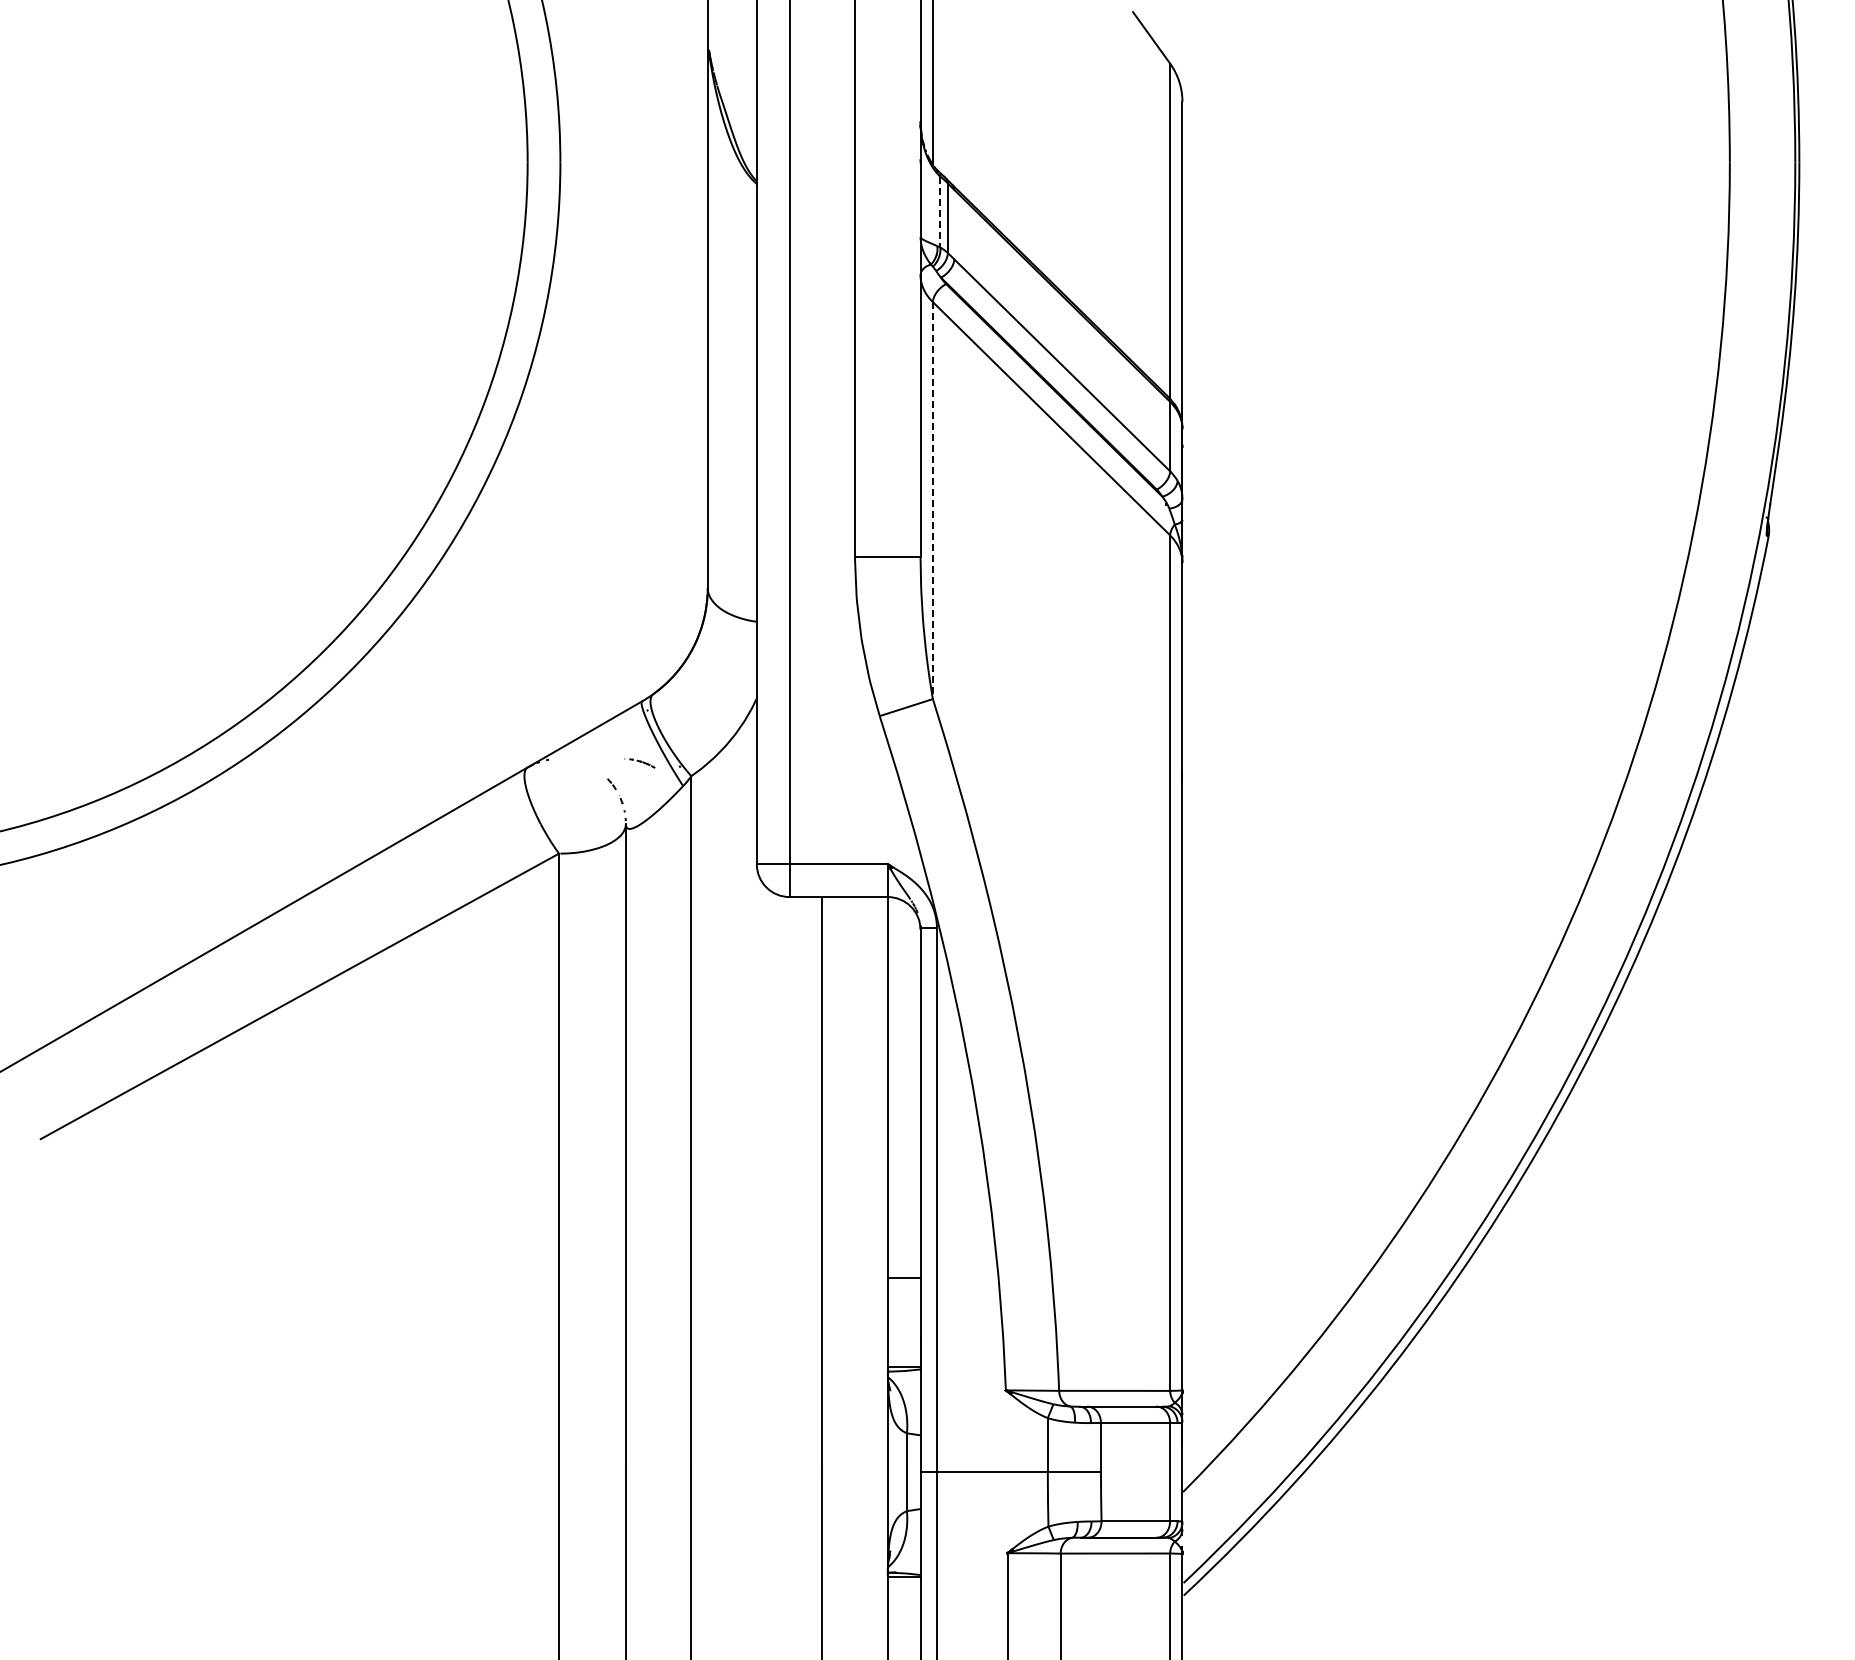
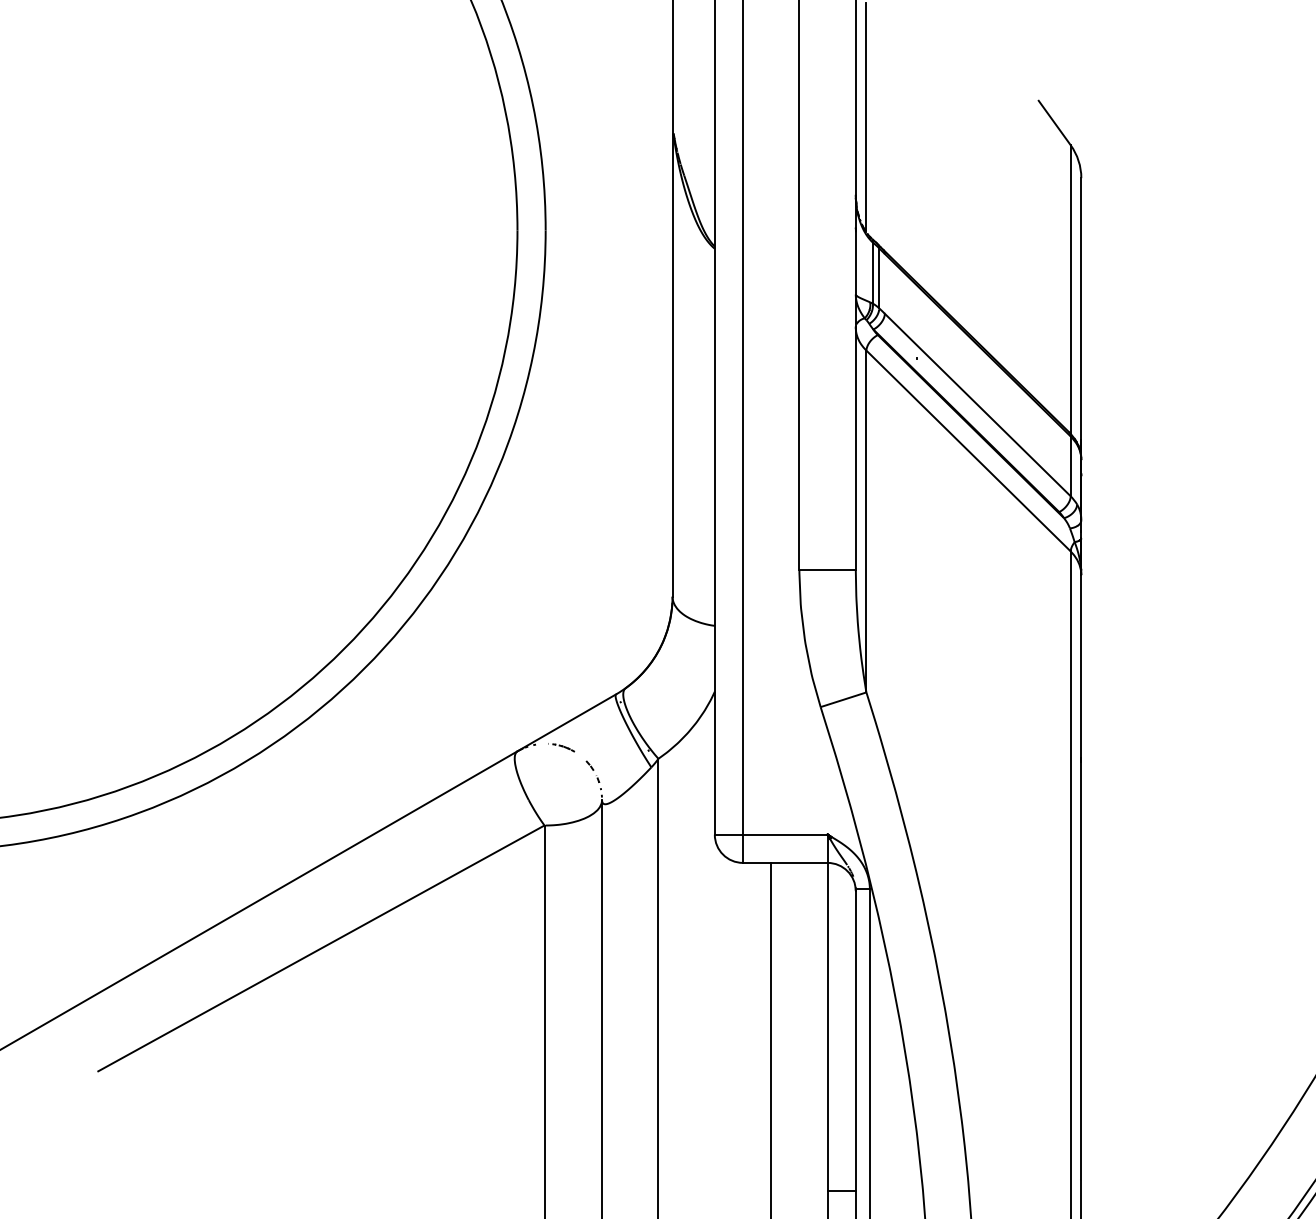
line: (940, 212) -> (872, 273), dashed -> solid
line: (932, 501) -> (866, 522), dashed -> solid
part: (639, 763) -> (561, 747), moved

